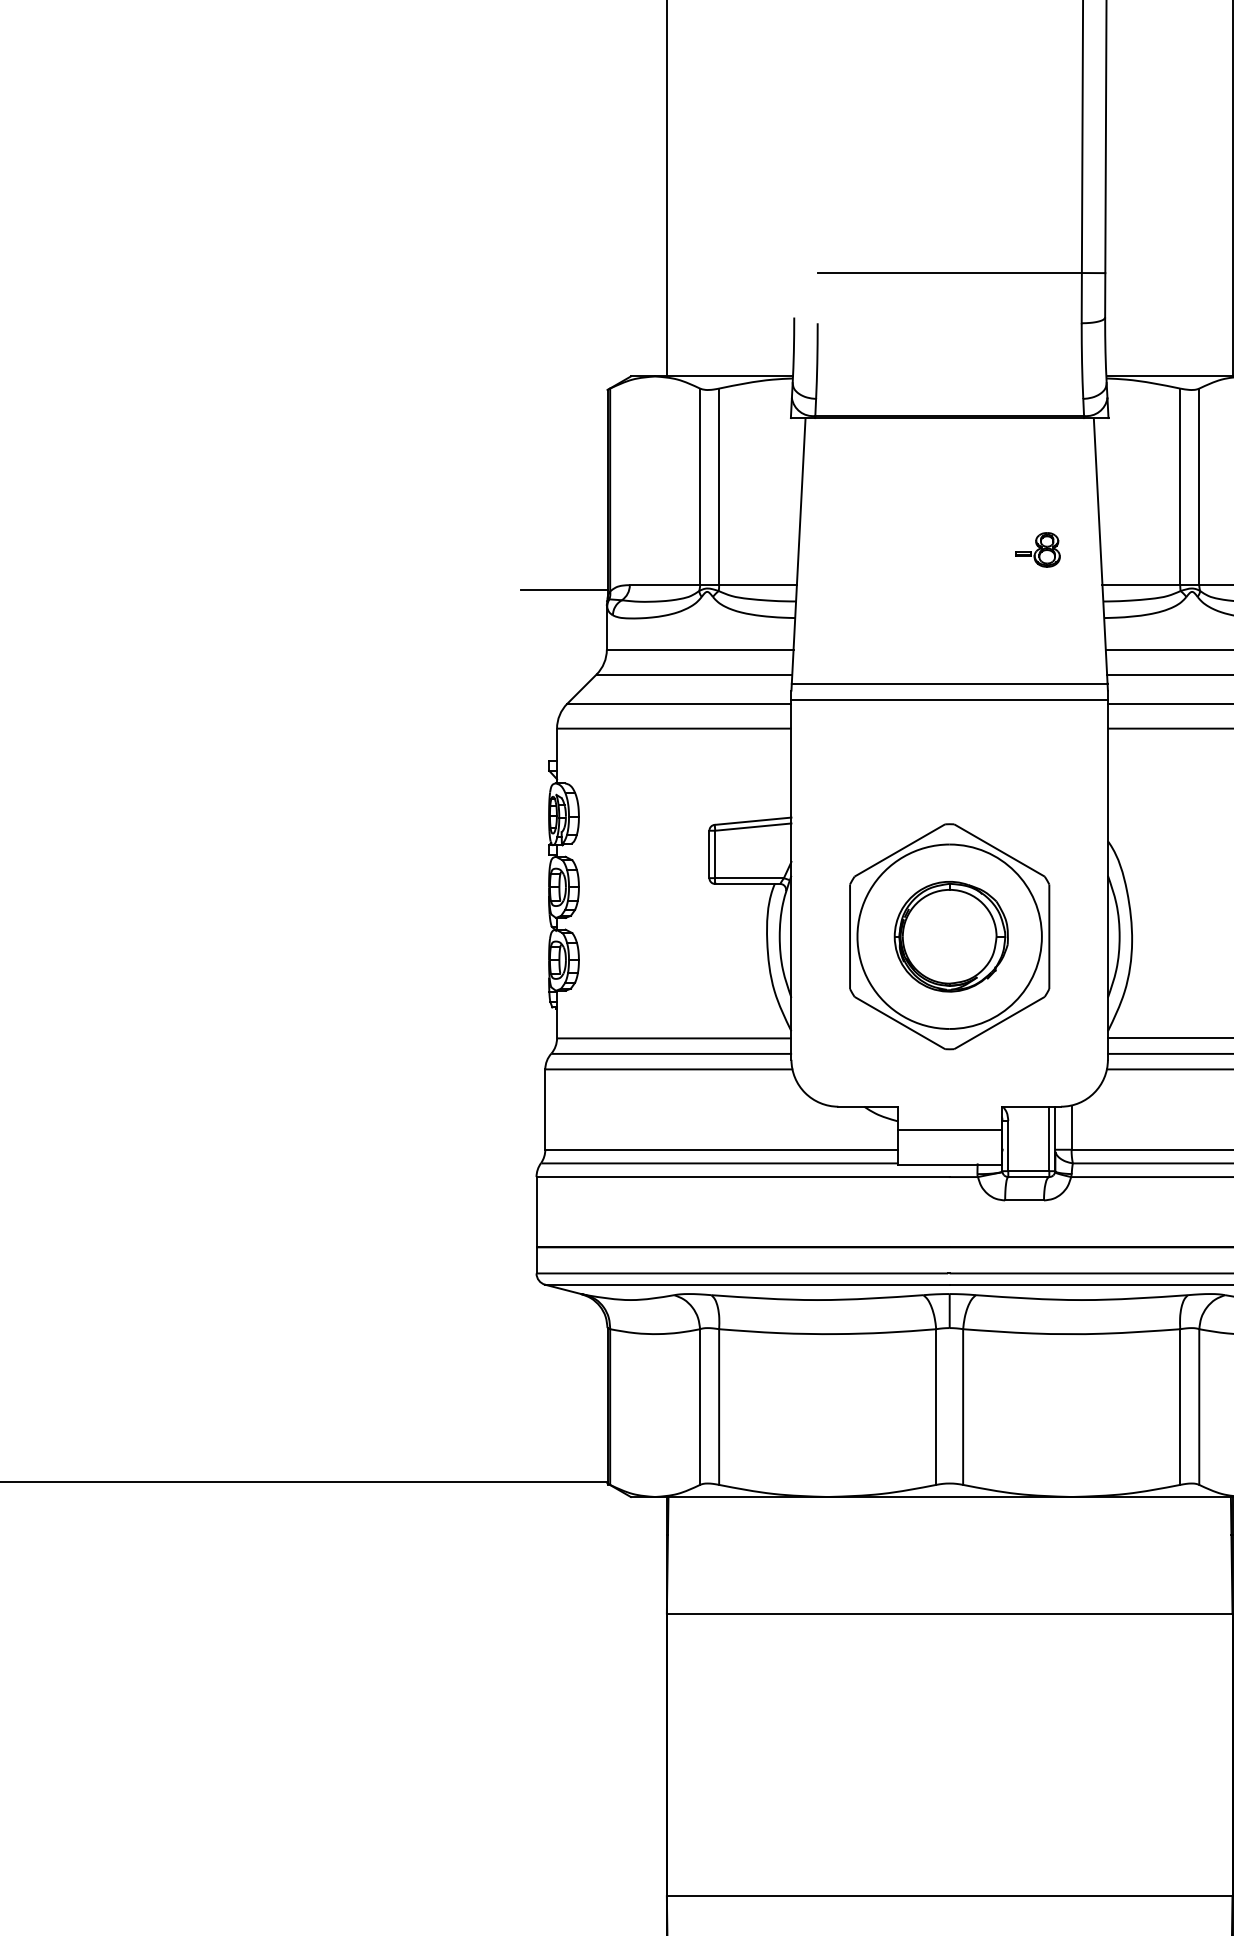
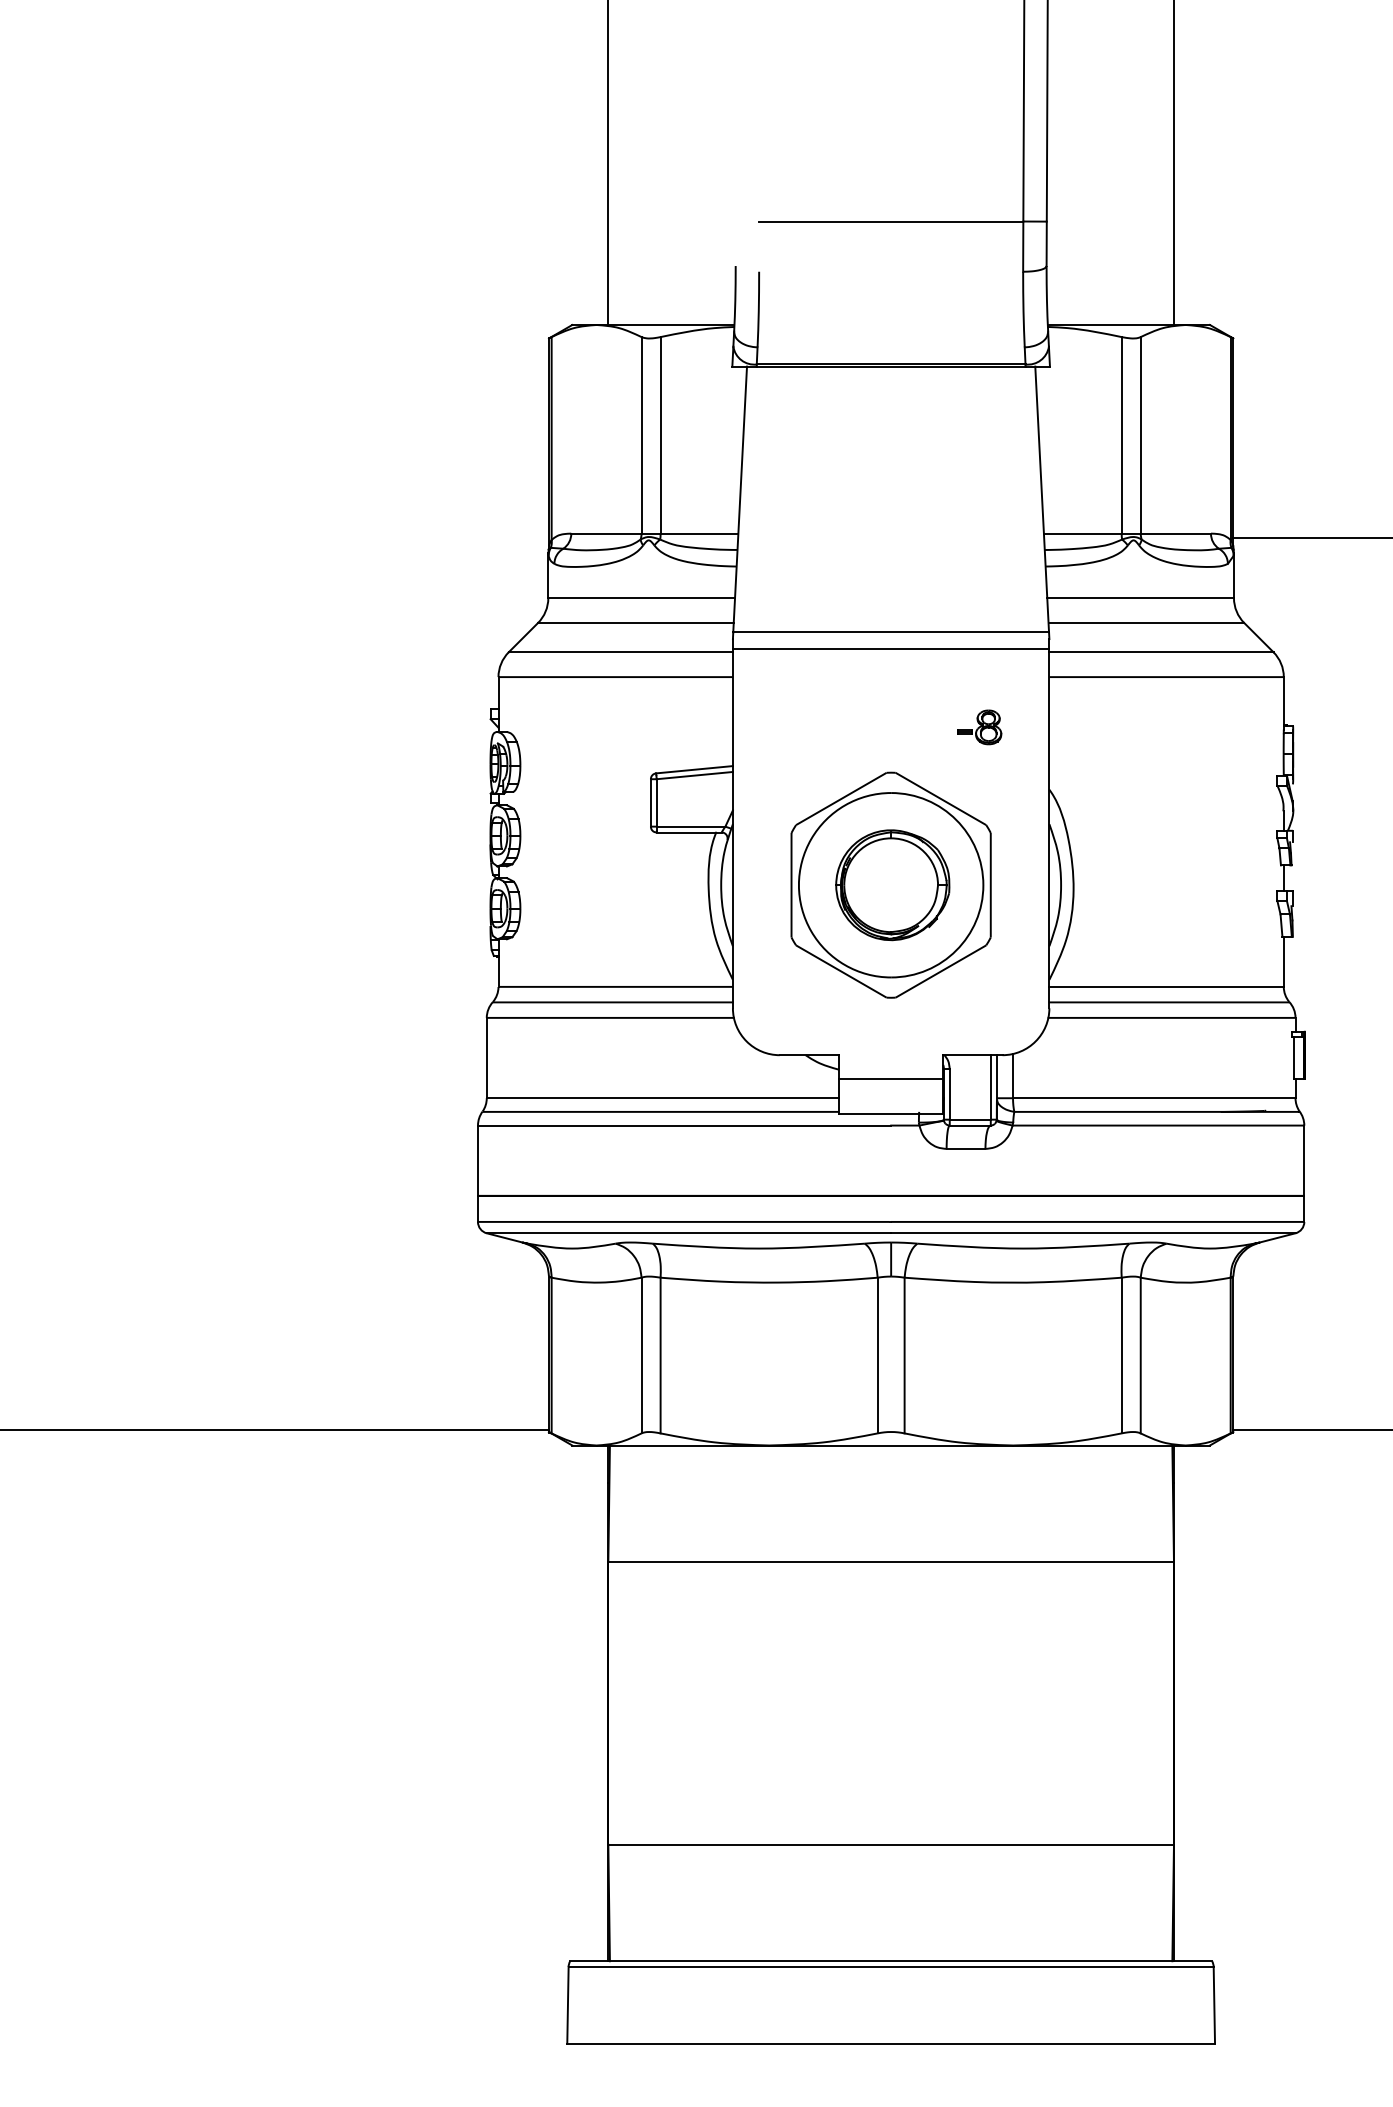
part: (1038, 550) -> (979, 727), moved
line: (564, 590) -> (505, 538), removed

